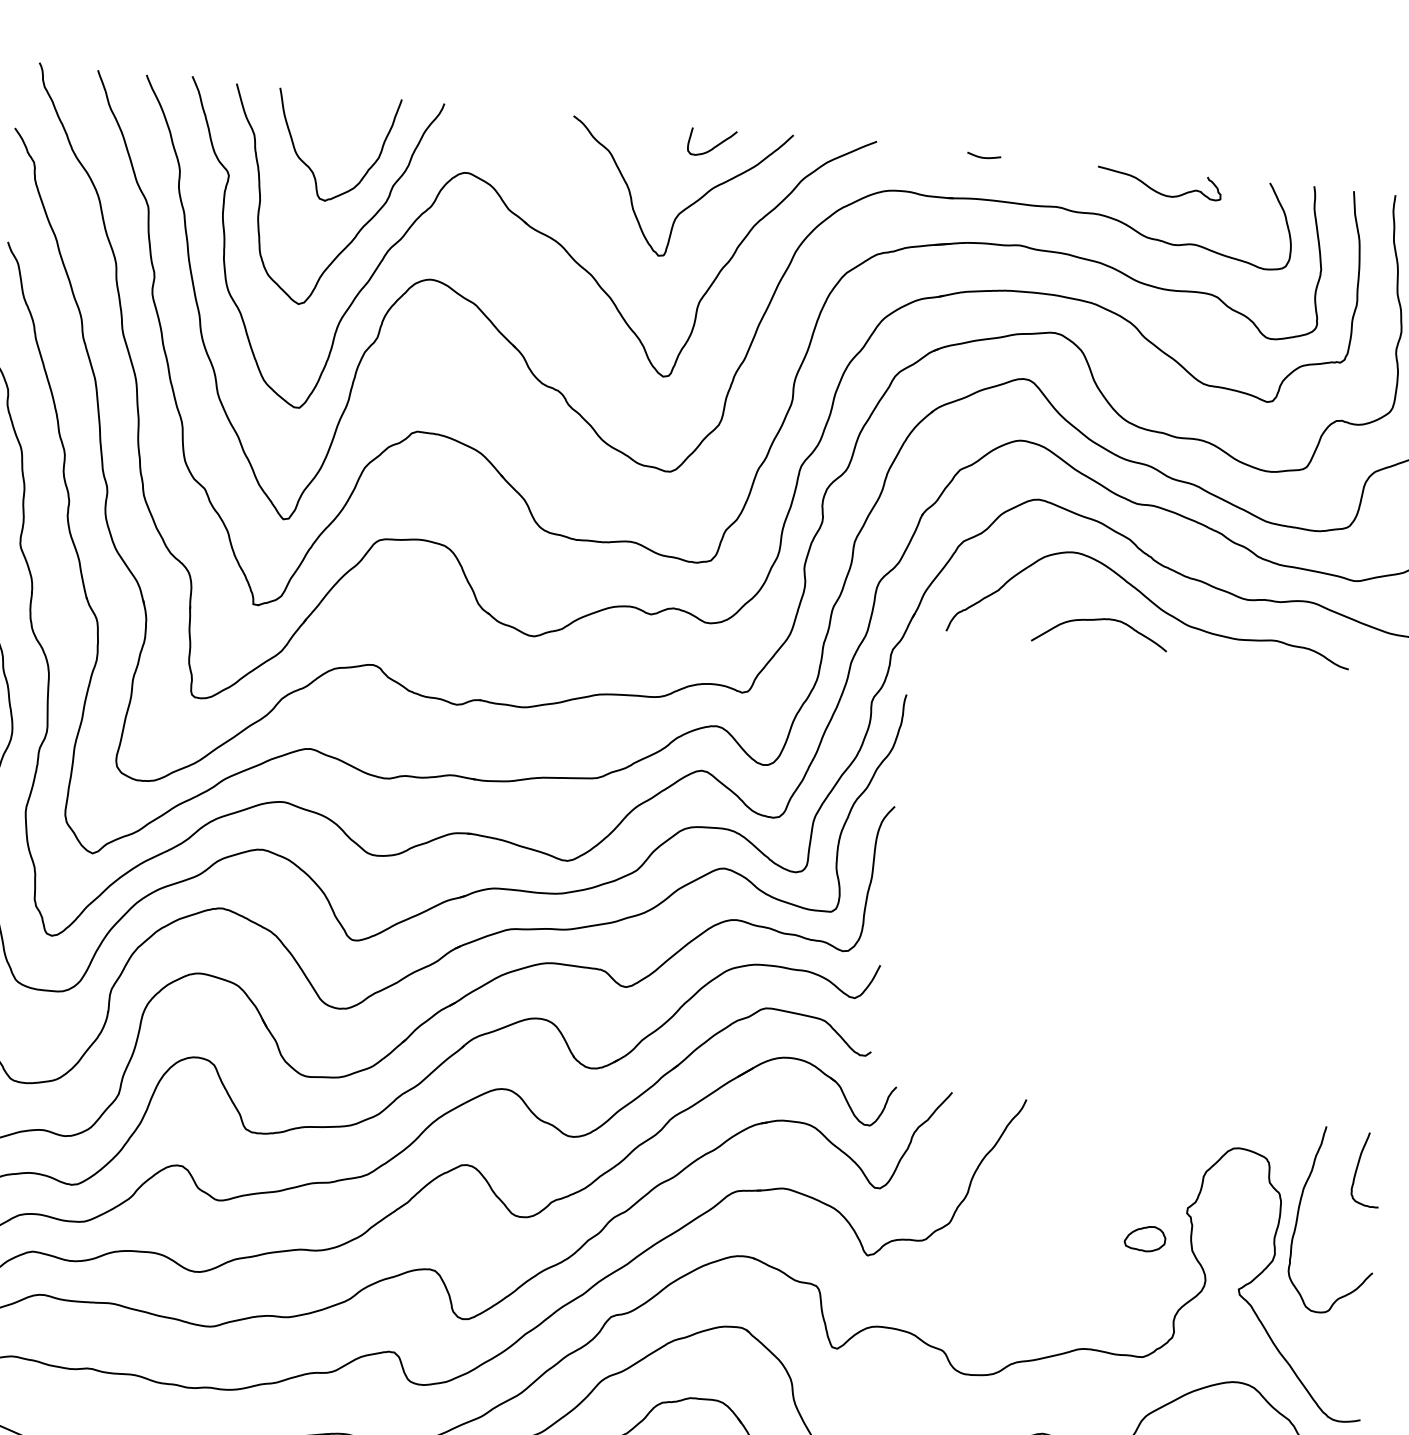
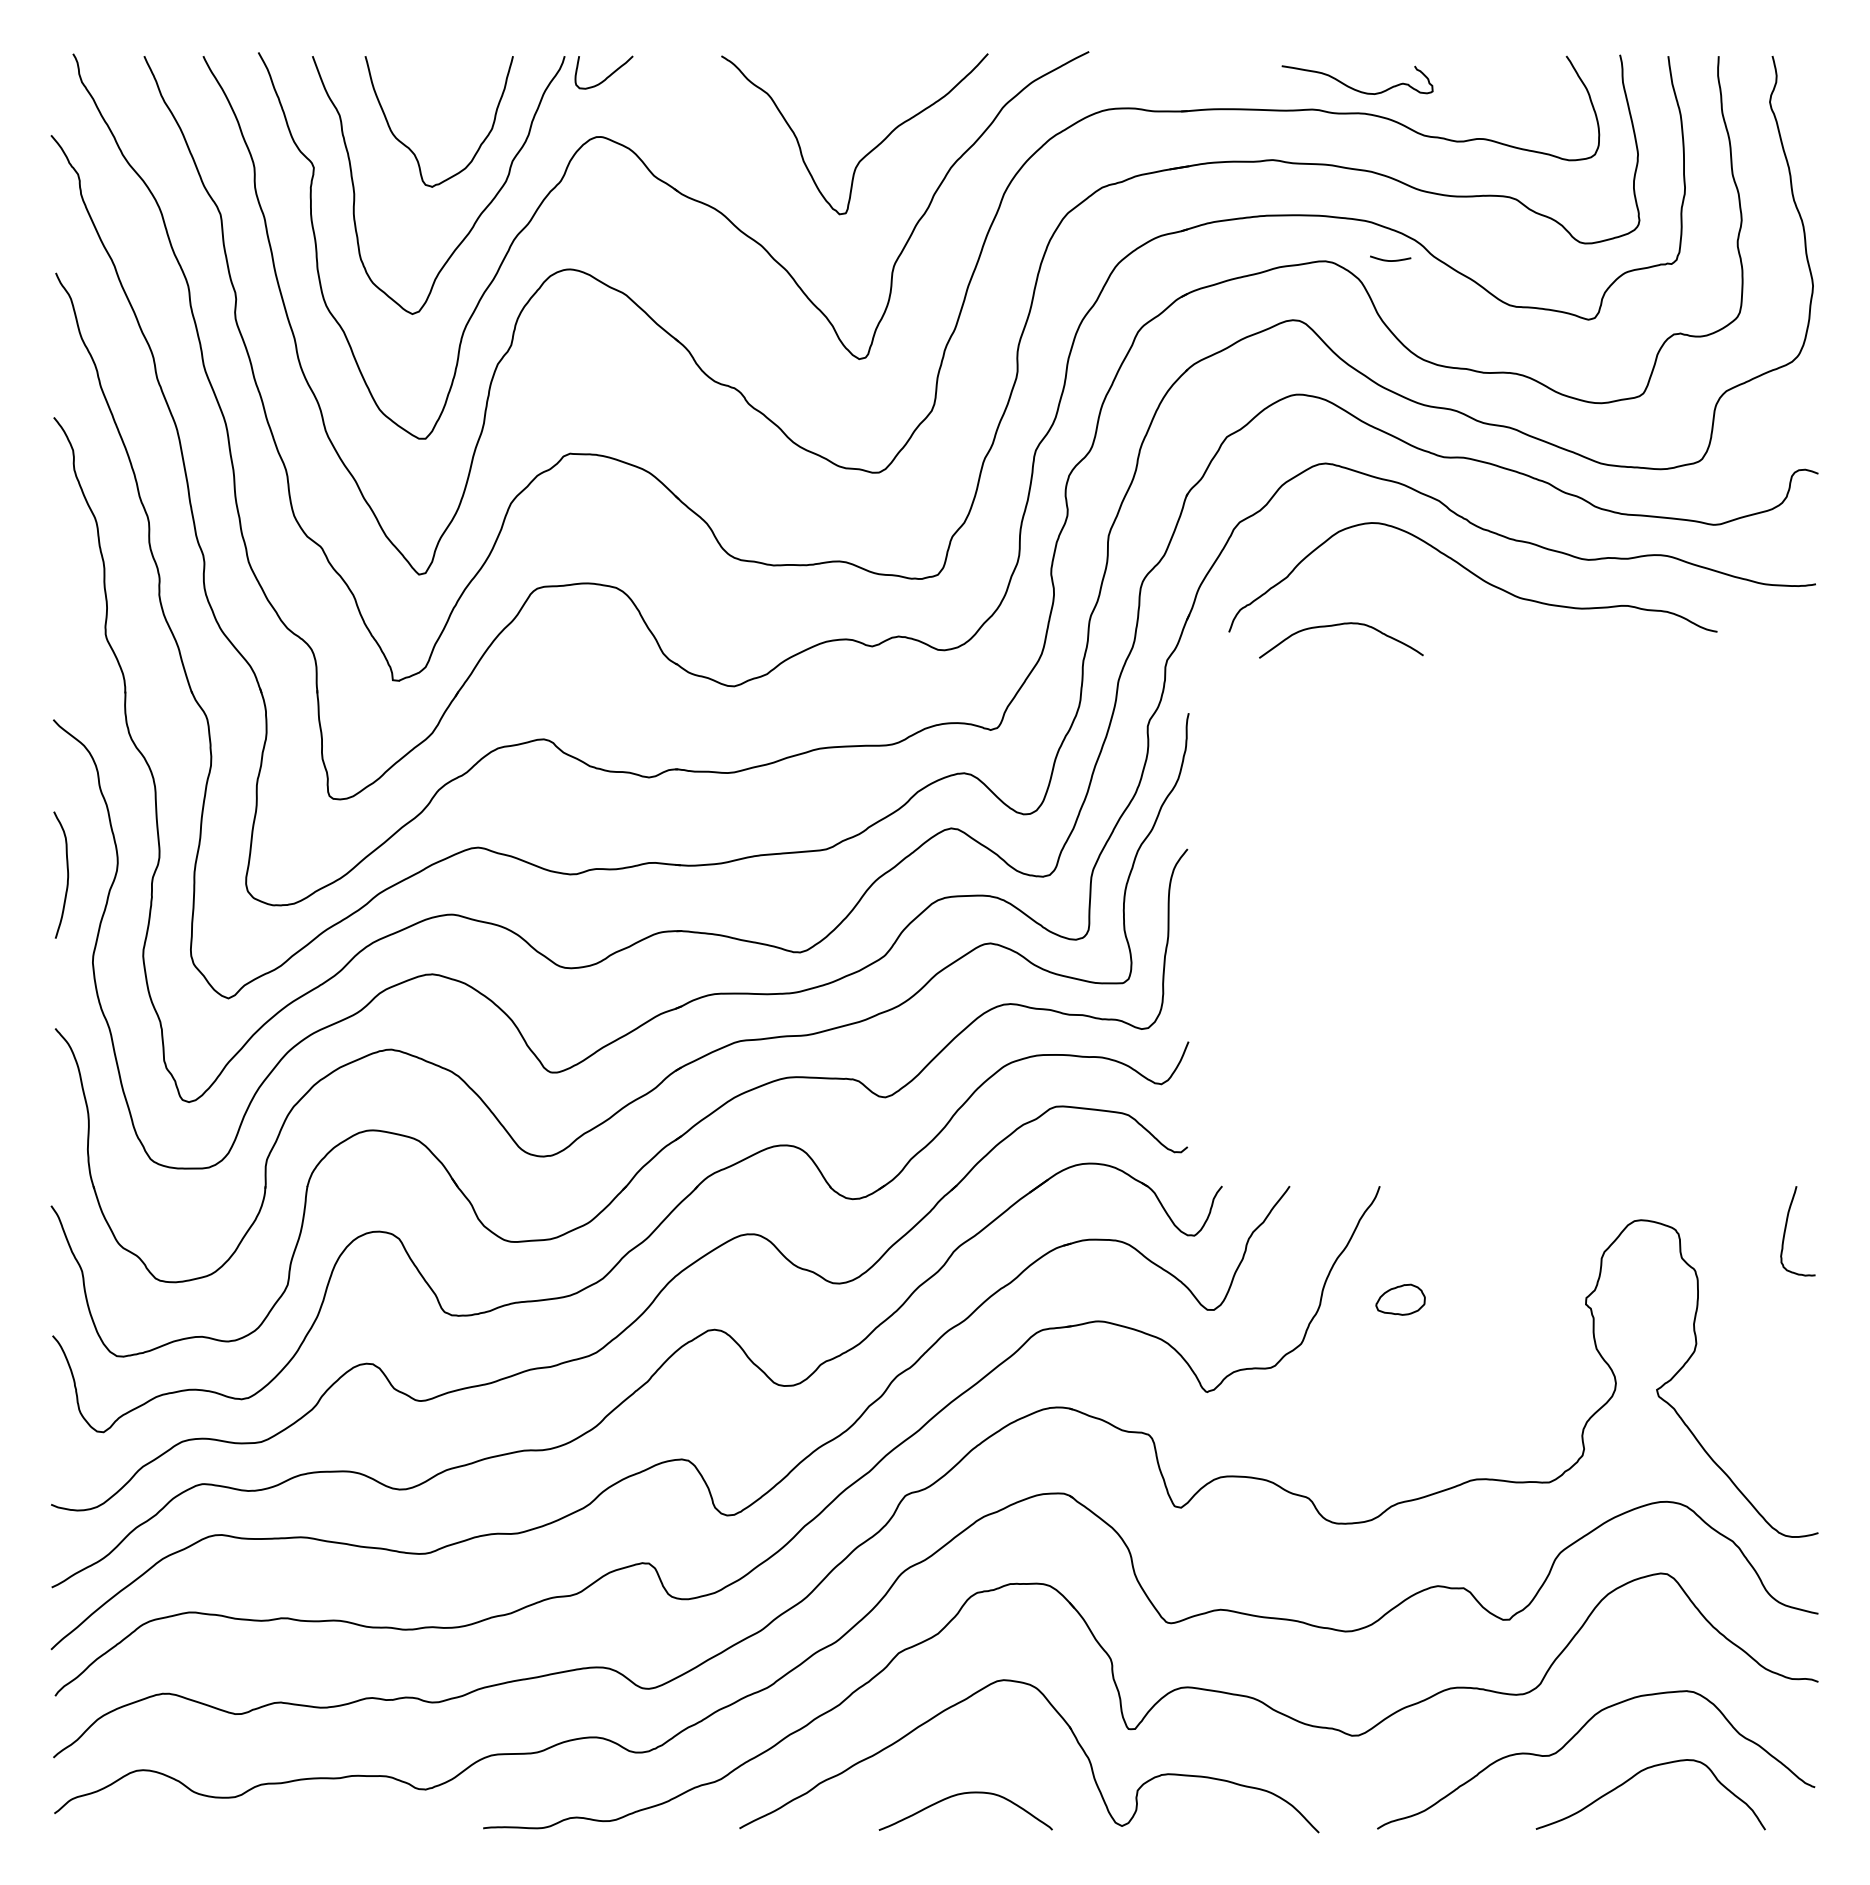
curve: (714, 146) -> (607, 76), moved
curve: (983, 157) -> (1390, 260), moved
curve: (1154, 189) -> (1352, 87), moved
curve: (1100, 620) -> (1340, 625), moved
curve: (1298, 1215) -> (1720, 1293), removed
part: (1145, 1238) -> (1400, 1299), moved

